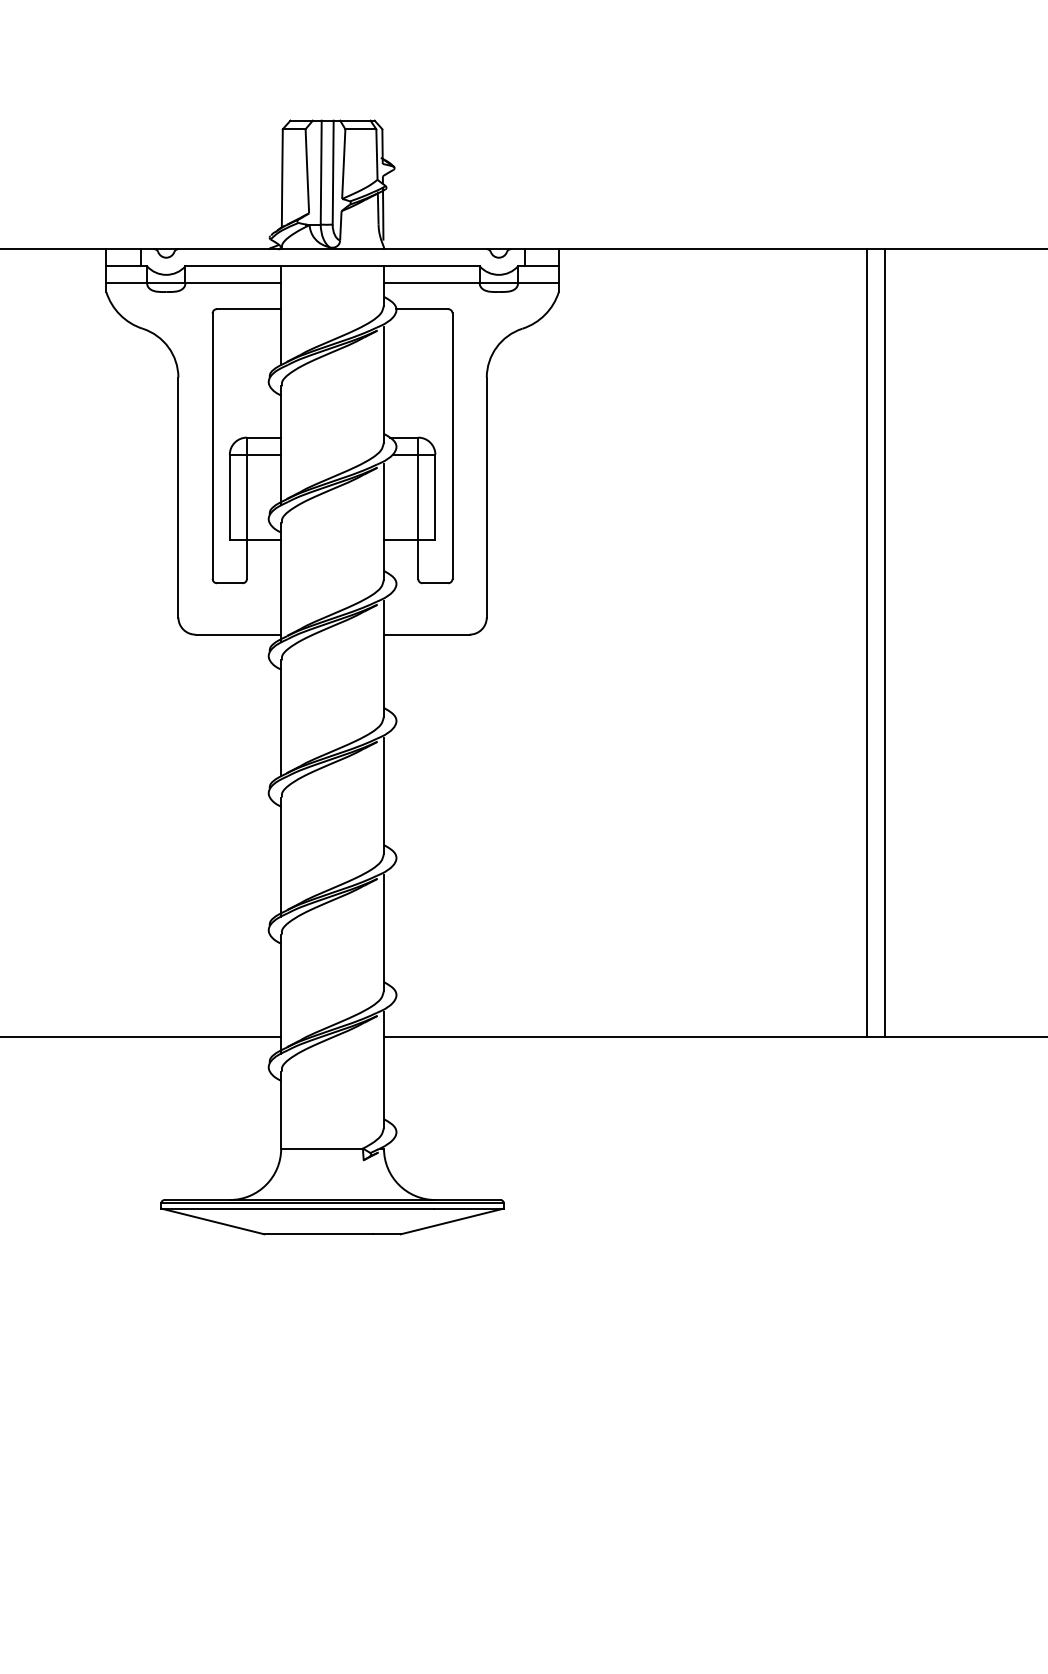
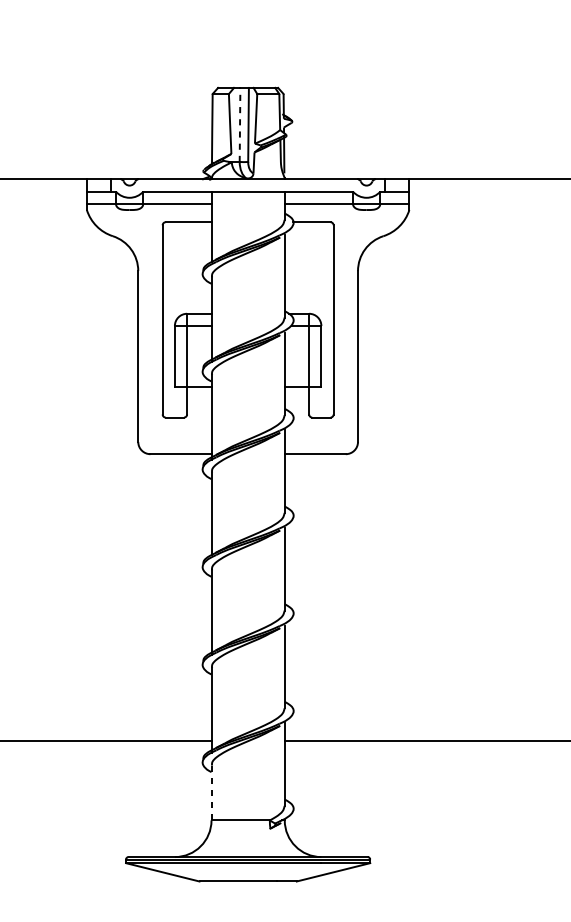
line: (321, 172) -> (240, 124), solid -> dashed
line: (281, 1110) -> (211, 793), solid -> dashed

